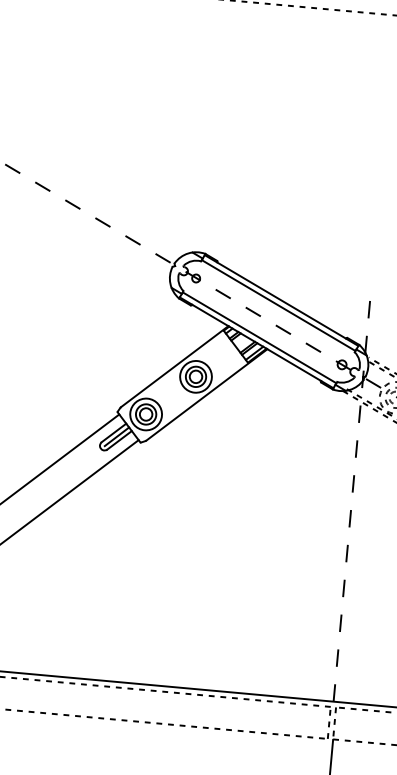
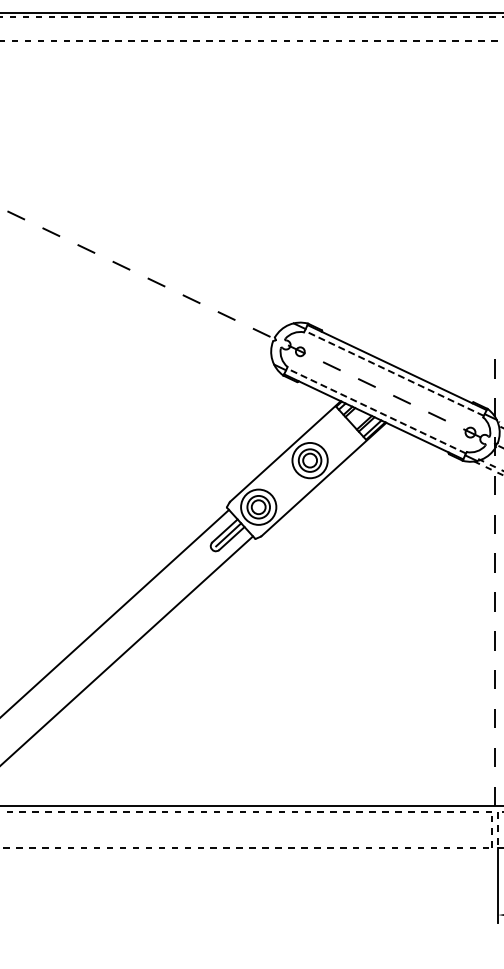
line: (277, 305) -> (393, 373), solid -> dashed
line: (259, 337) -> (376, 410), solid -> dashed

